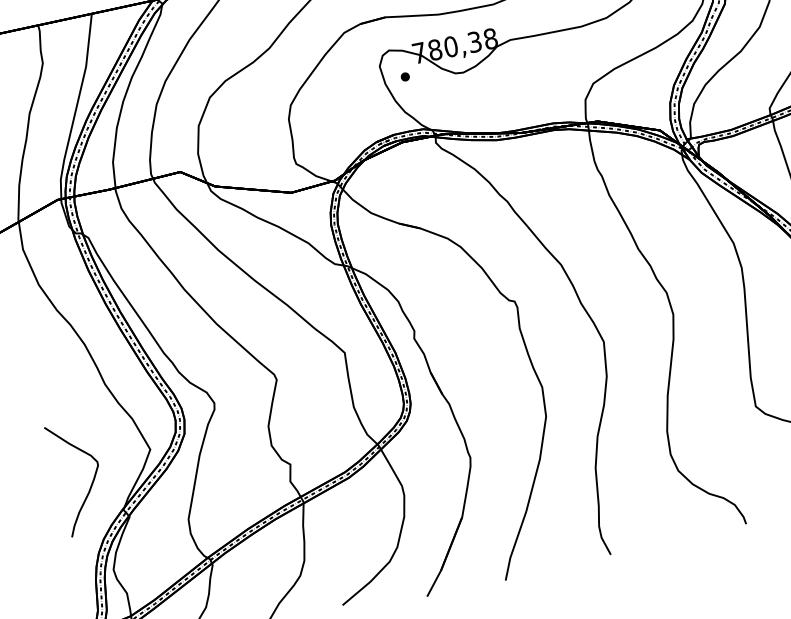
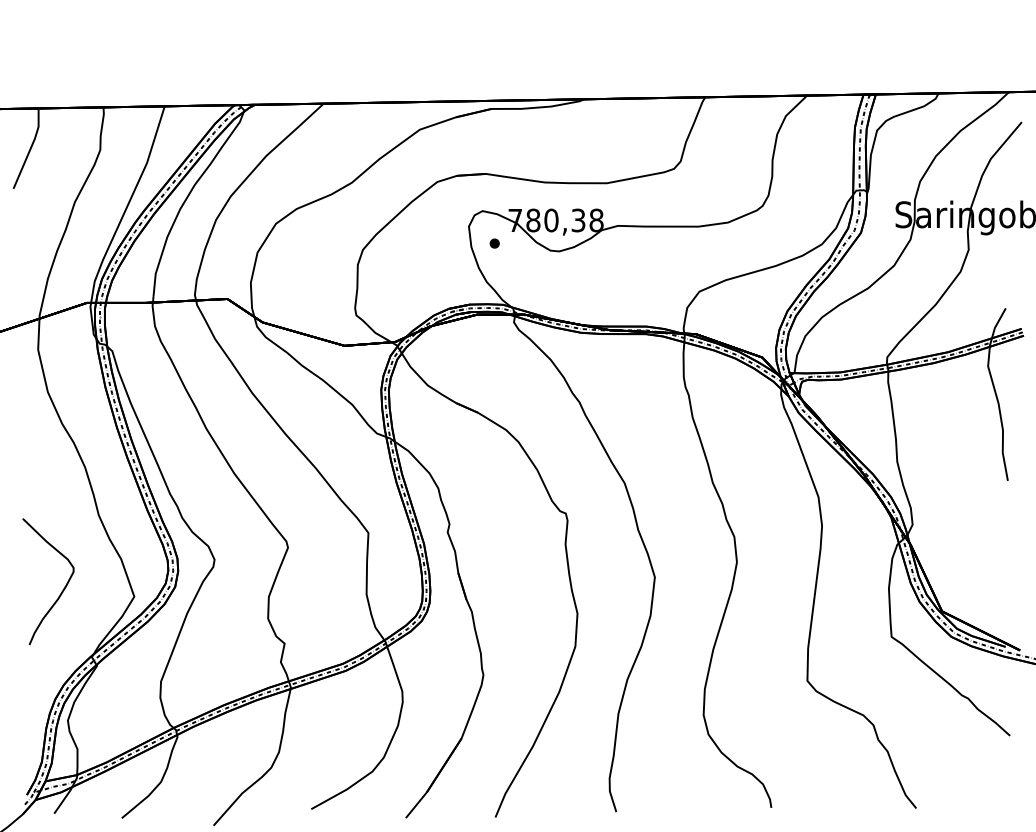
curve: (91, 482) -> (62, 589), moved

